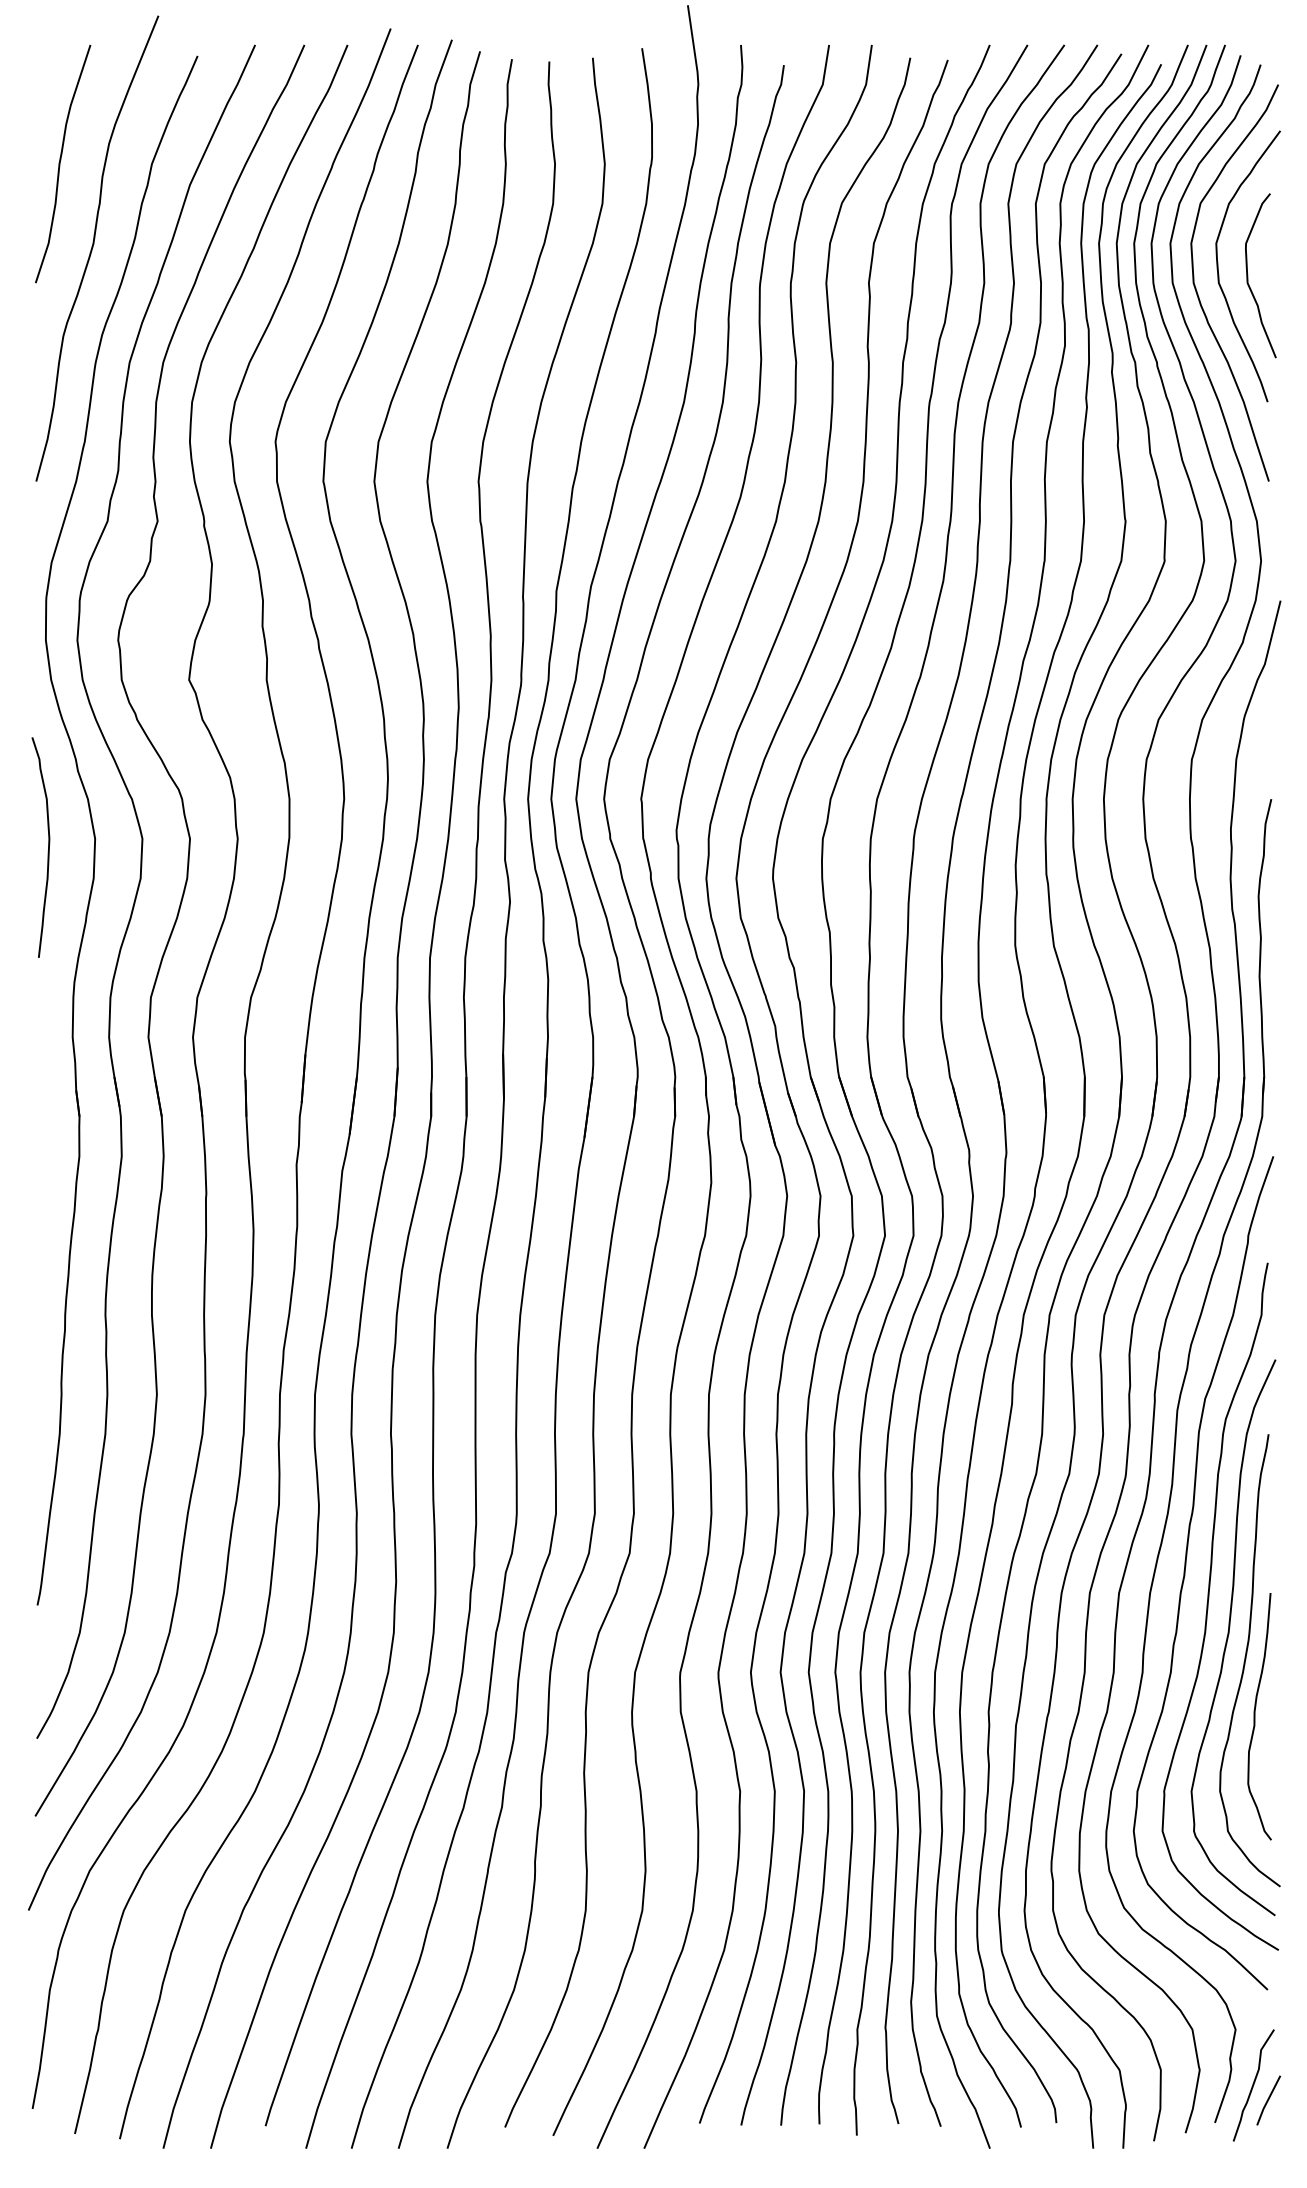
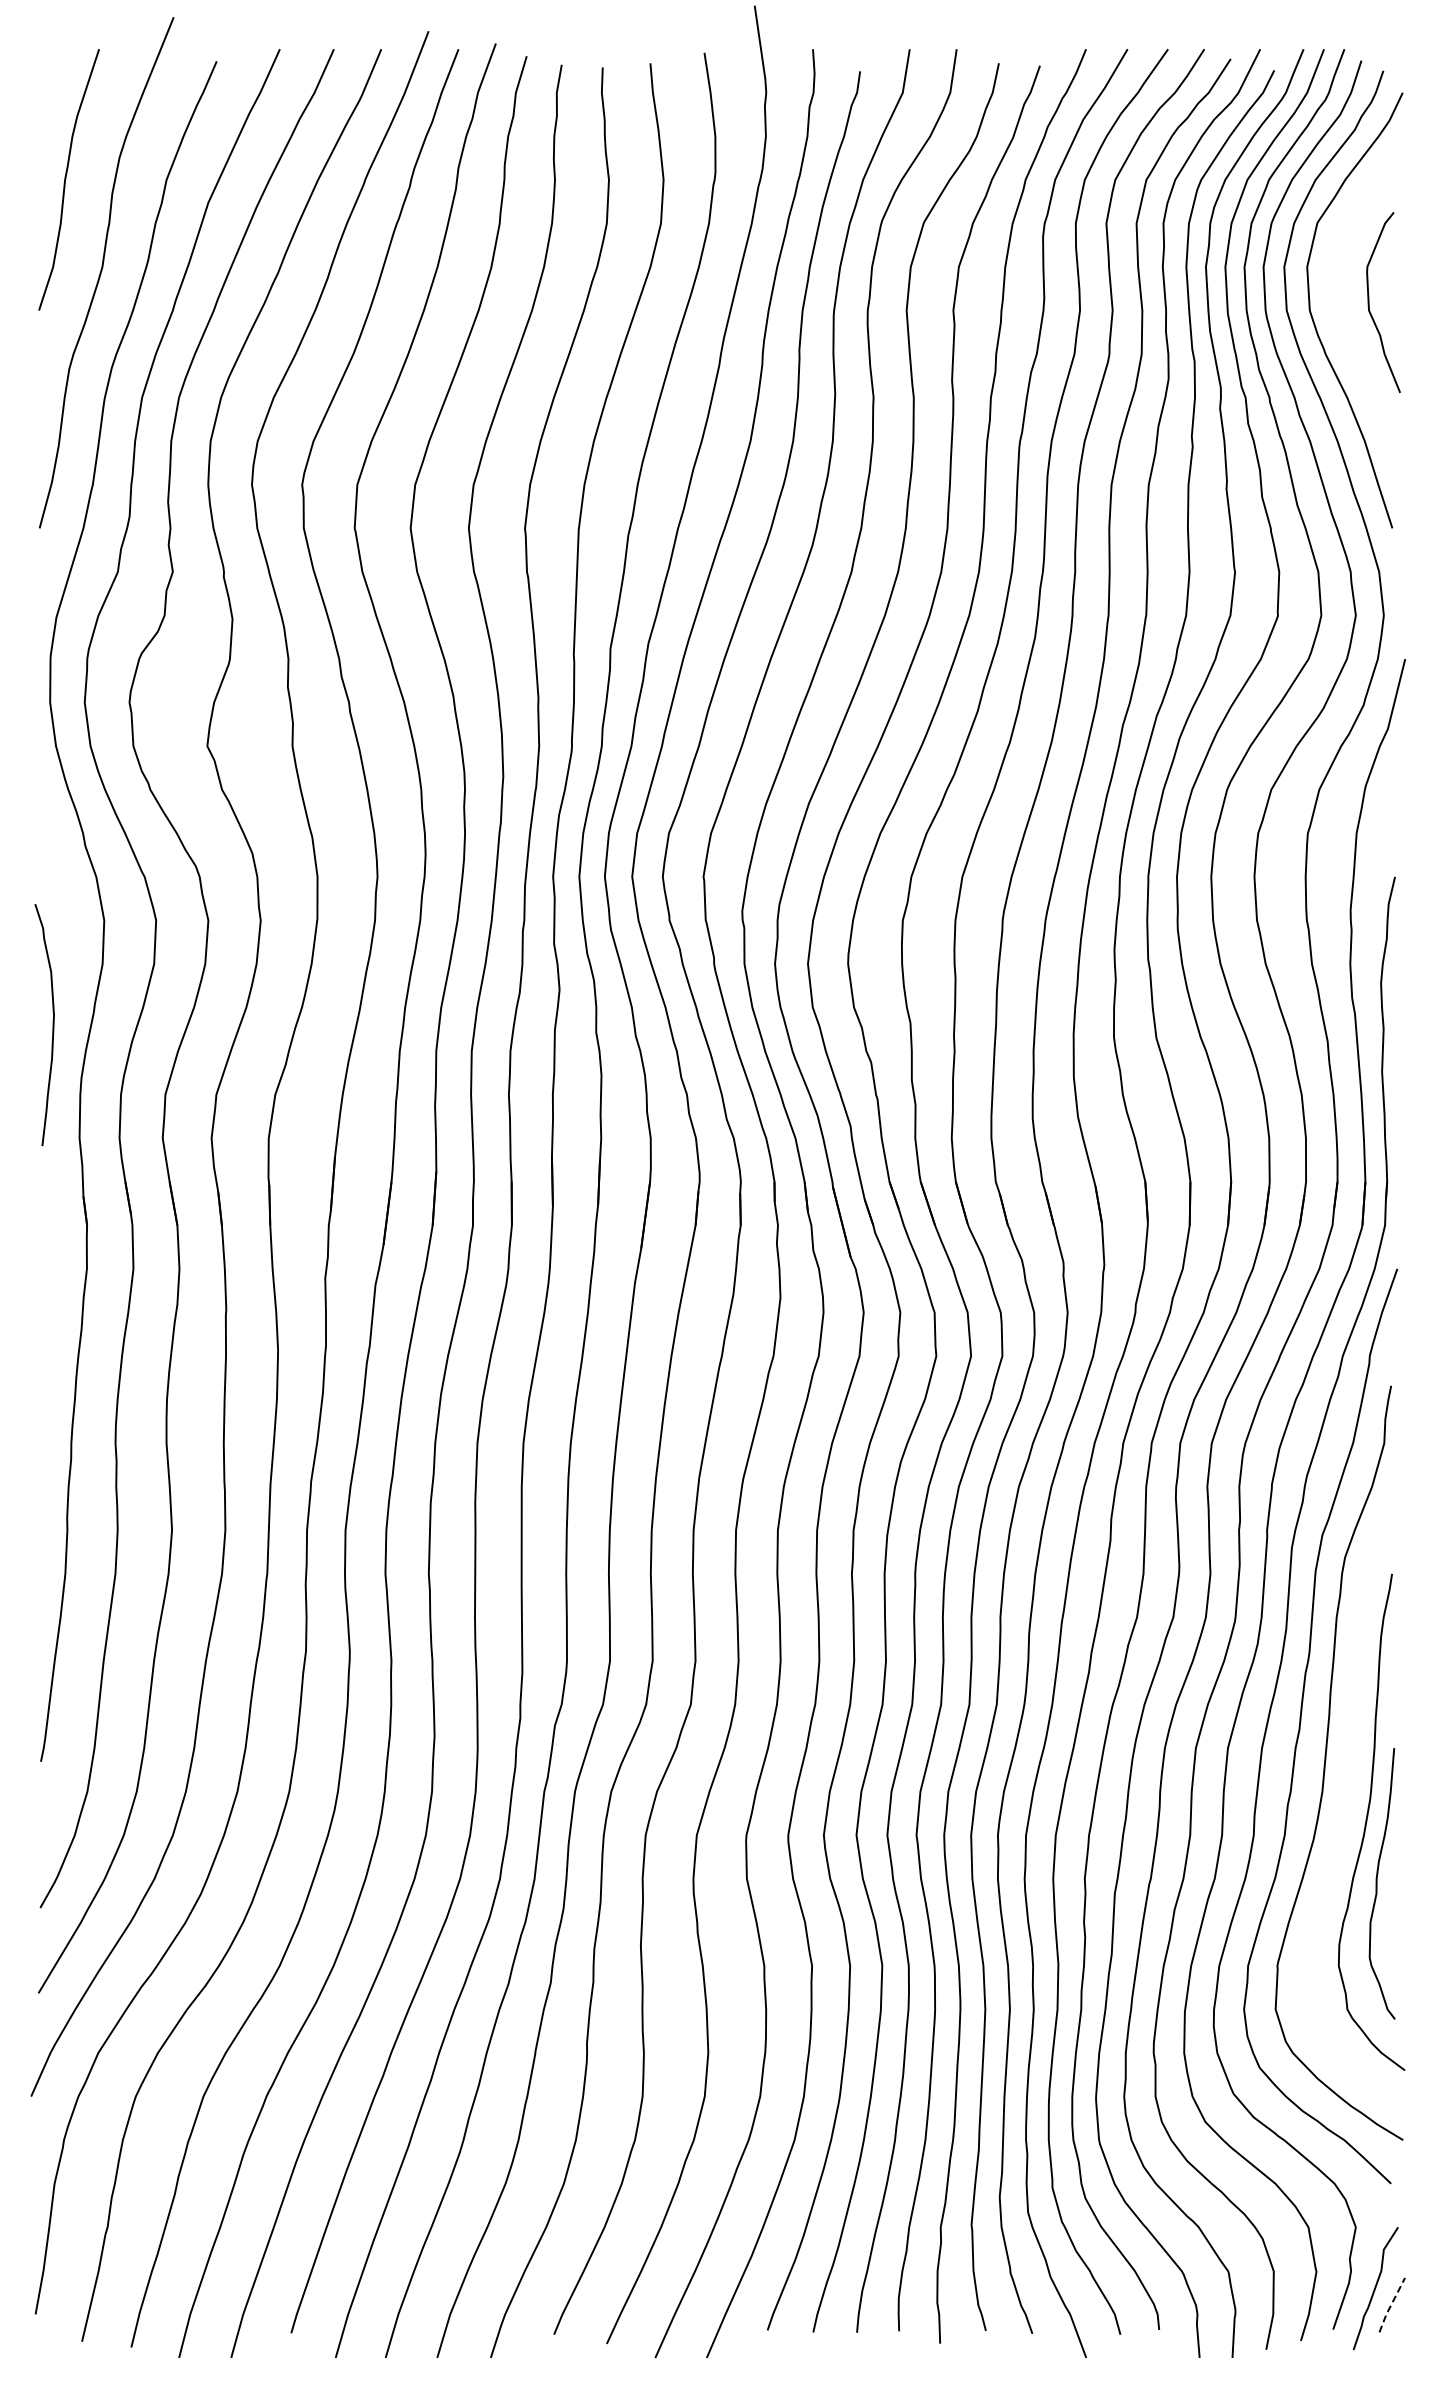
curve: (1218, 268) -> (1337, 294), removed
curve: (48, 847) -> (52, 1025), moved
curve: (1228, 1637) -> (1348, 1796), removed
line: (1267, 2100) -> (1390, 2305), solid -> dashed

